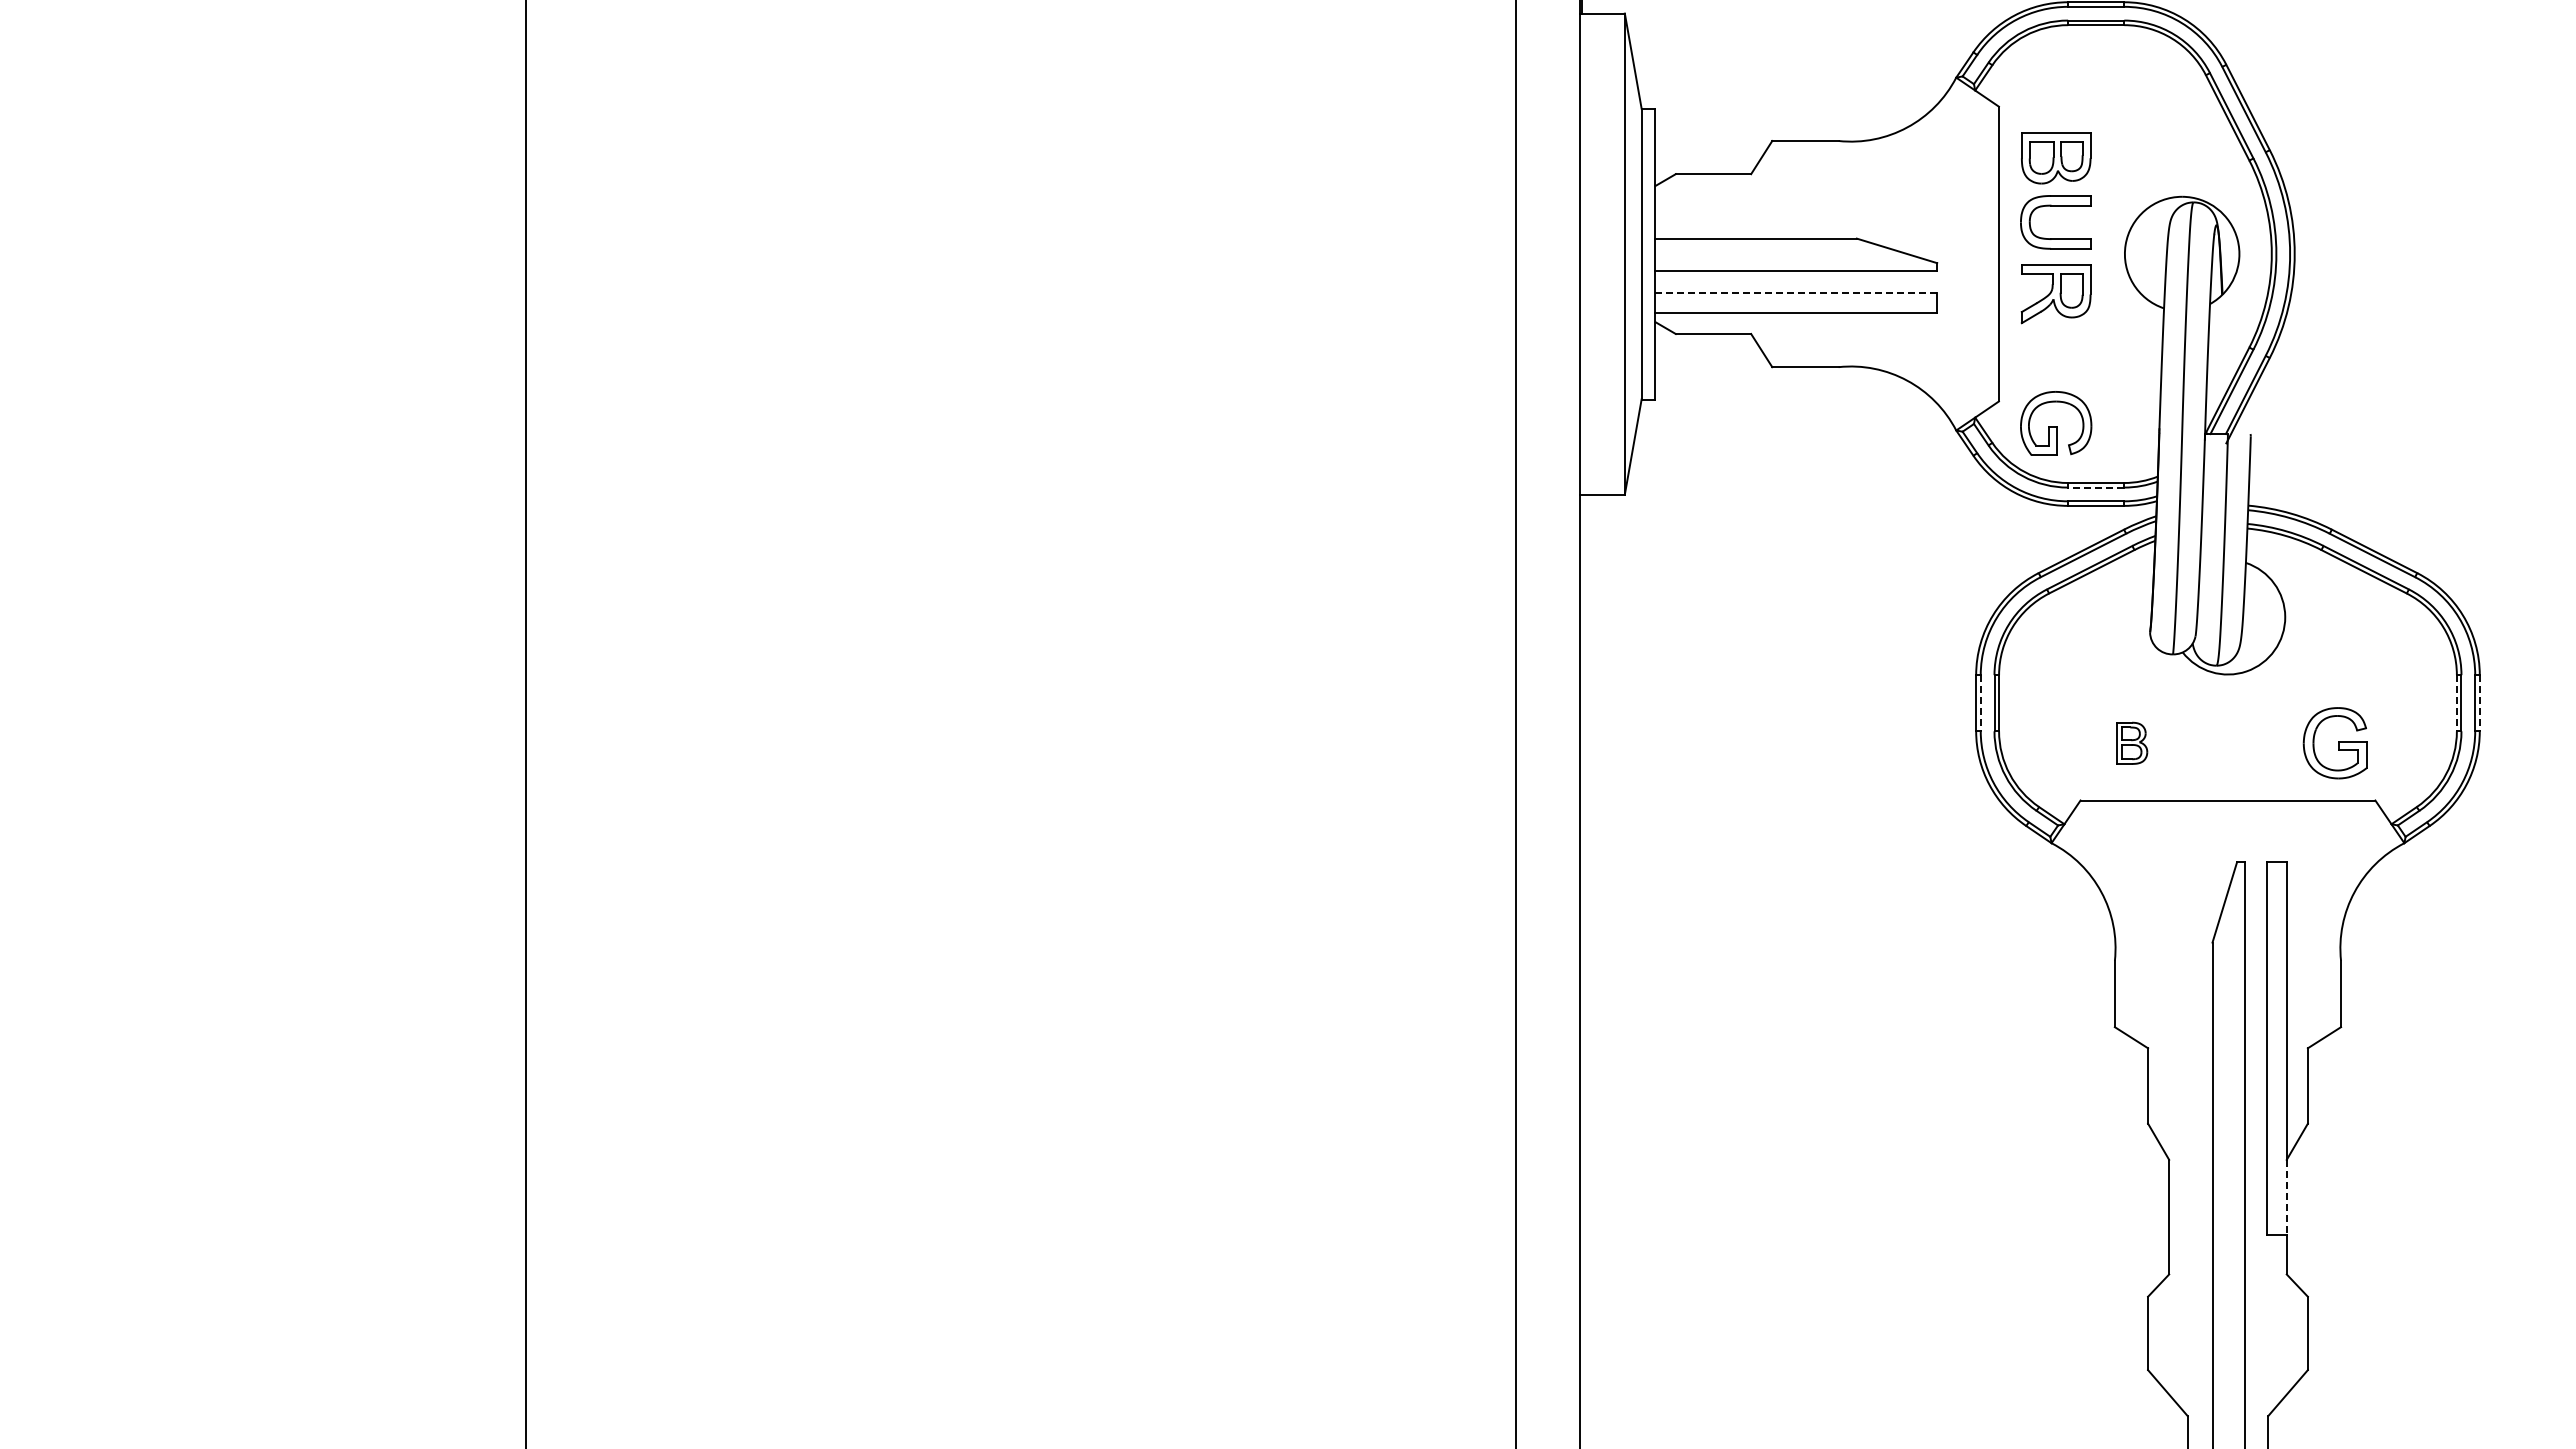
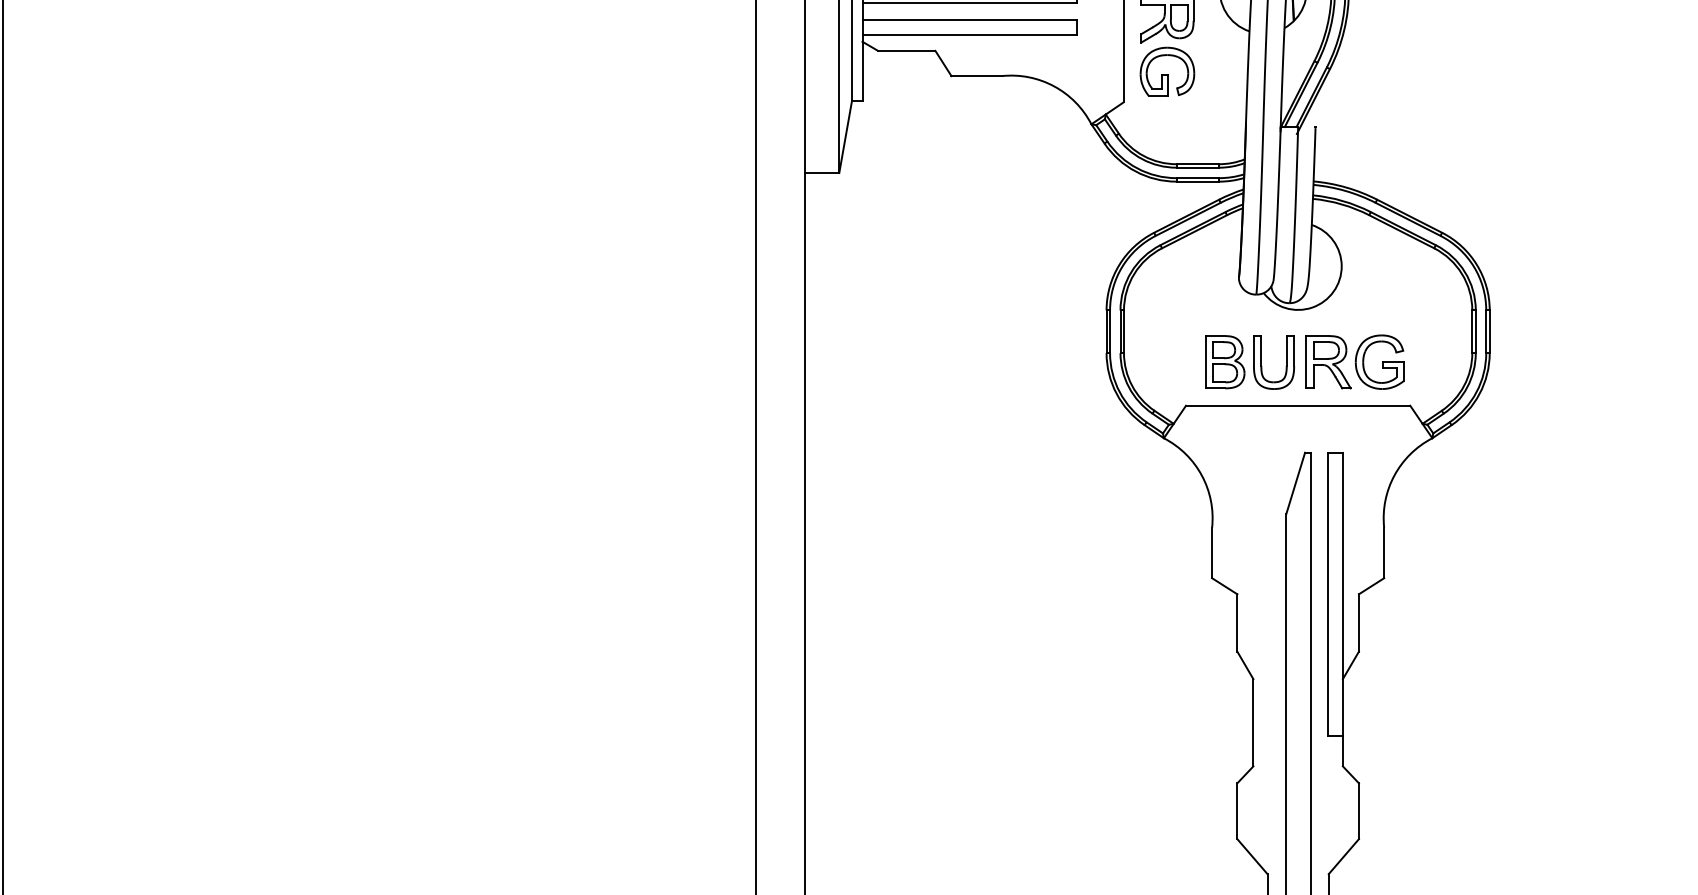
line: (1796, 292) -> (969, 19), dashed -> solid
part: (2056, 423) -> (1167, 71), moved
line: (2095, 487) -> (1197, 167), dashed -> solid
line: (1980, 703) -> (1109, 331), dashed -> solid
line: (2456, 703) -> (1472, 331), dashed -> solid
line: (2479, 703) -> (1489, 331), dashed -> solid
part: (2131, 743) -> (1224, 362), size x1.67
part: (2180, 743) -> (1262, 362), added
part: (2268, 743) -> (1328, 362), added
line: (2286, 1197) -> (1342, 707), dashed -> solid

